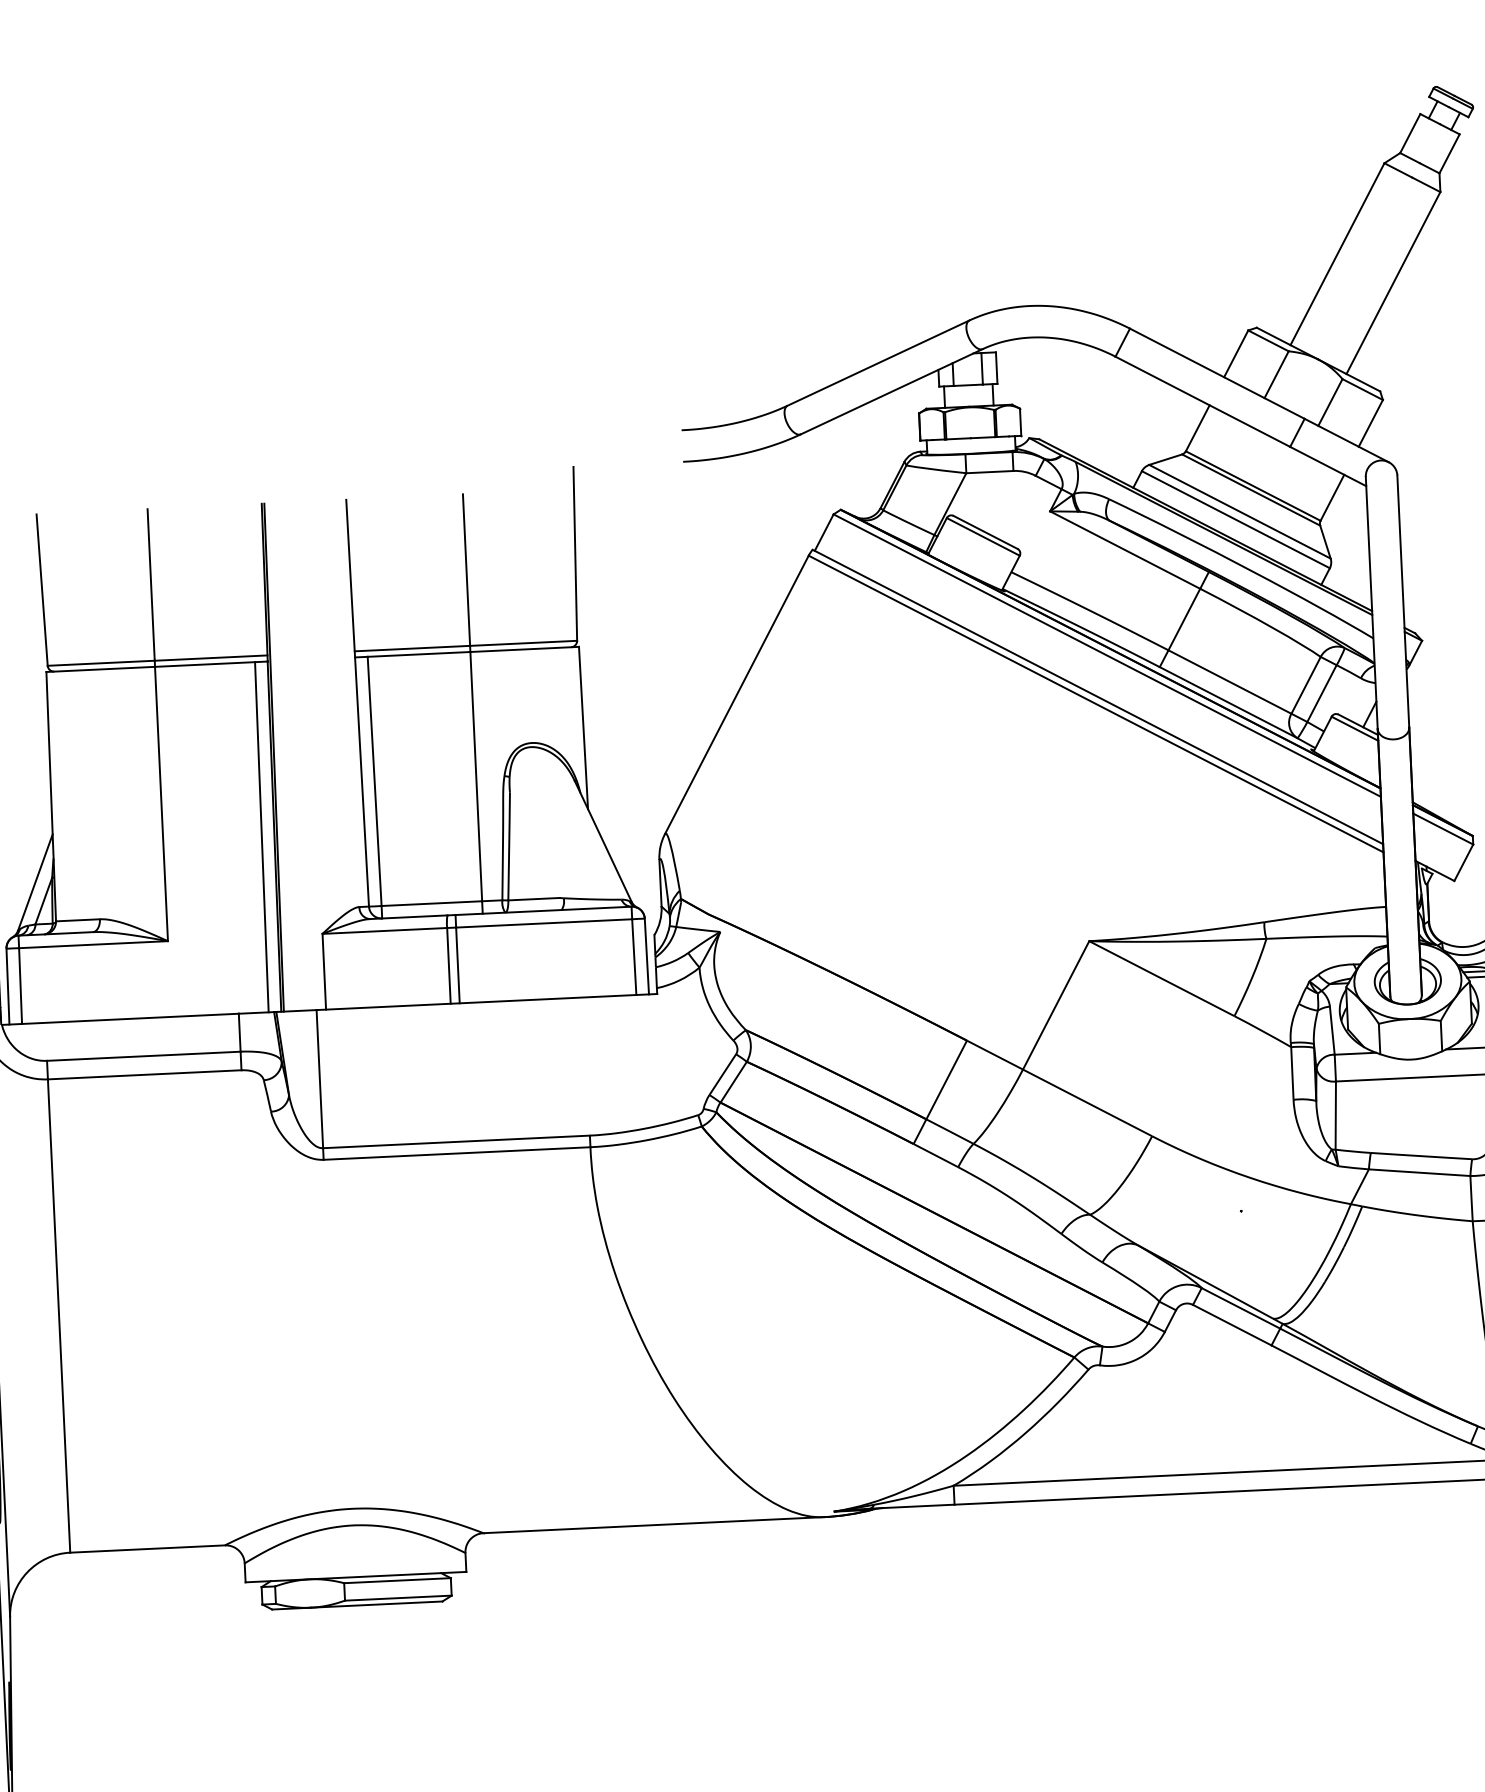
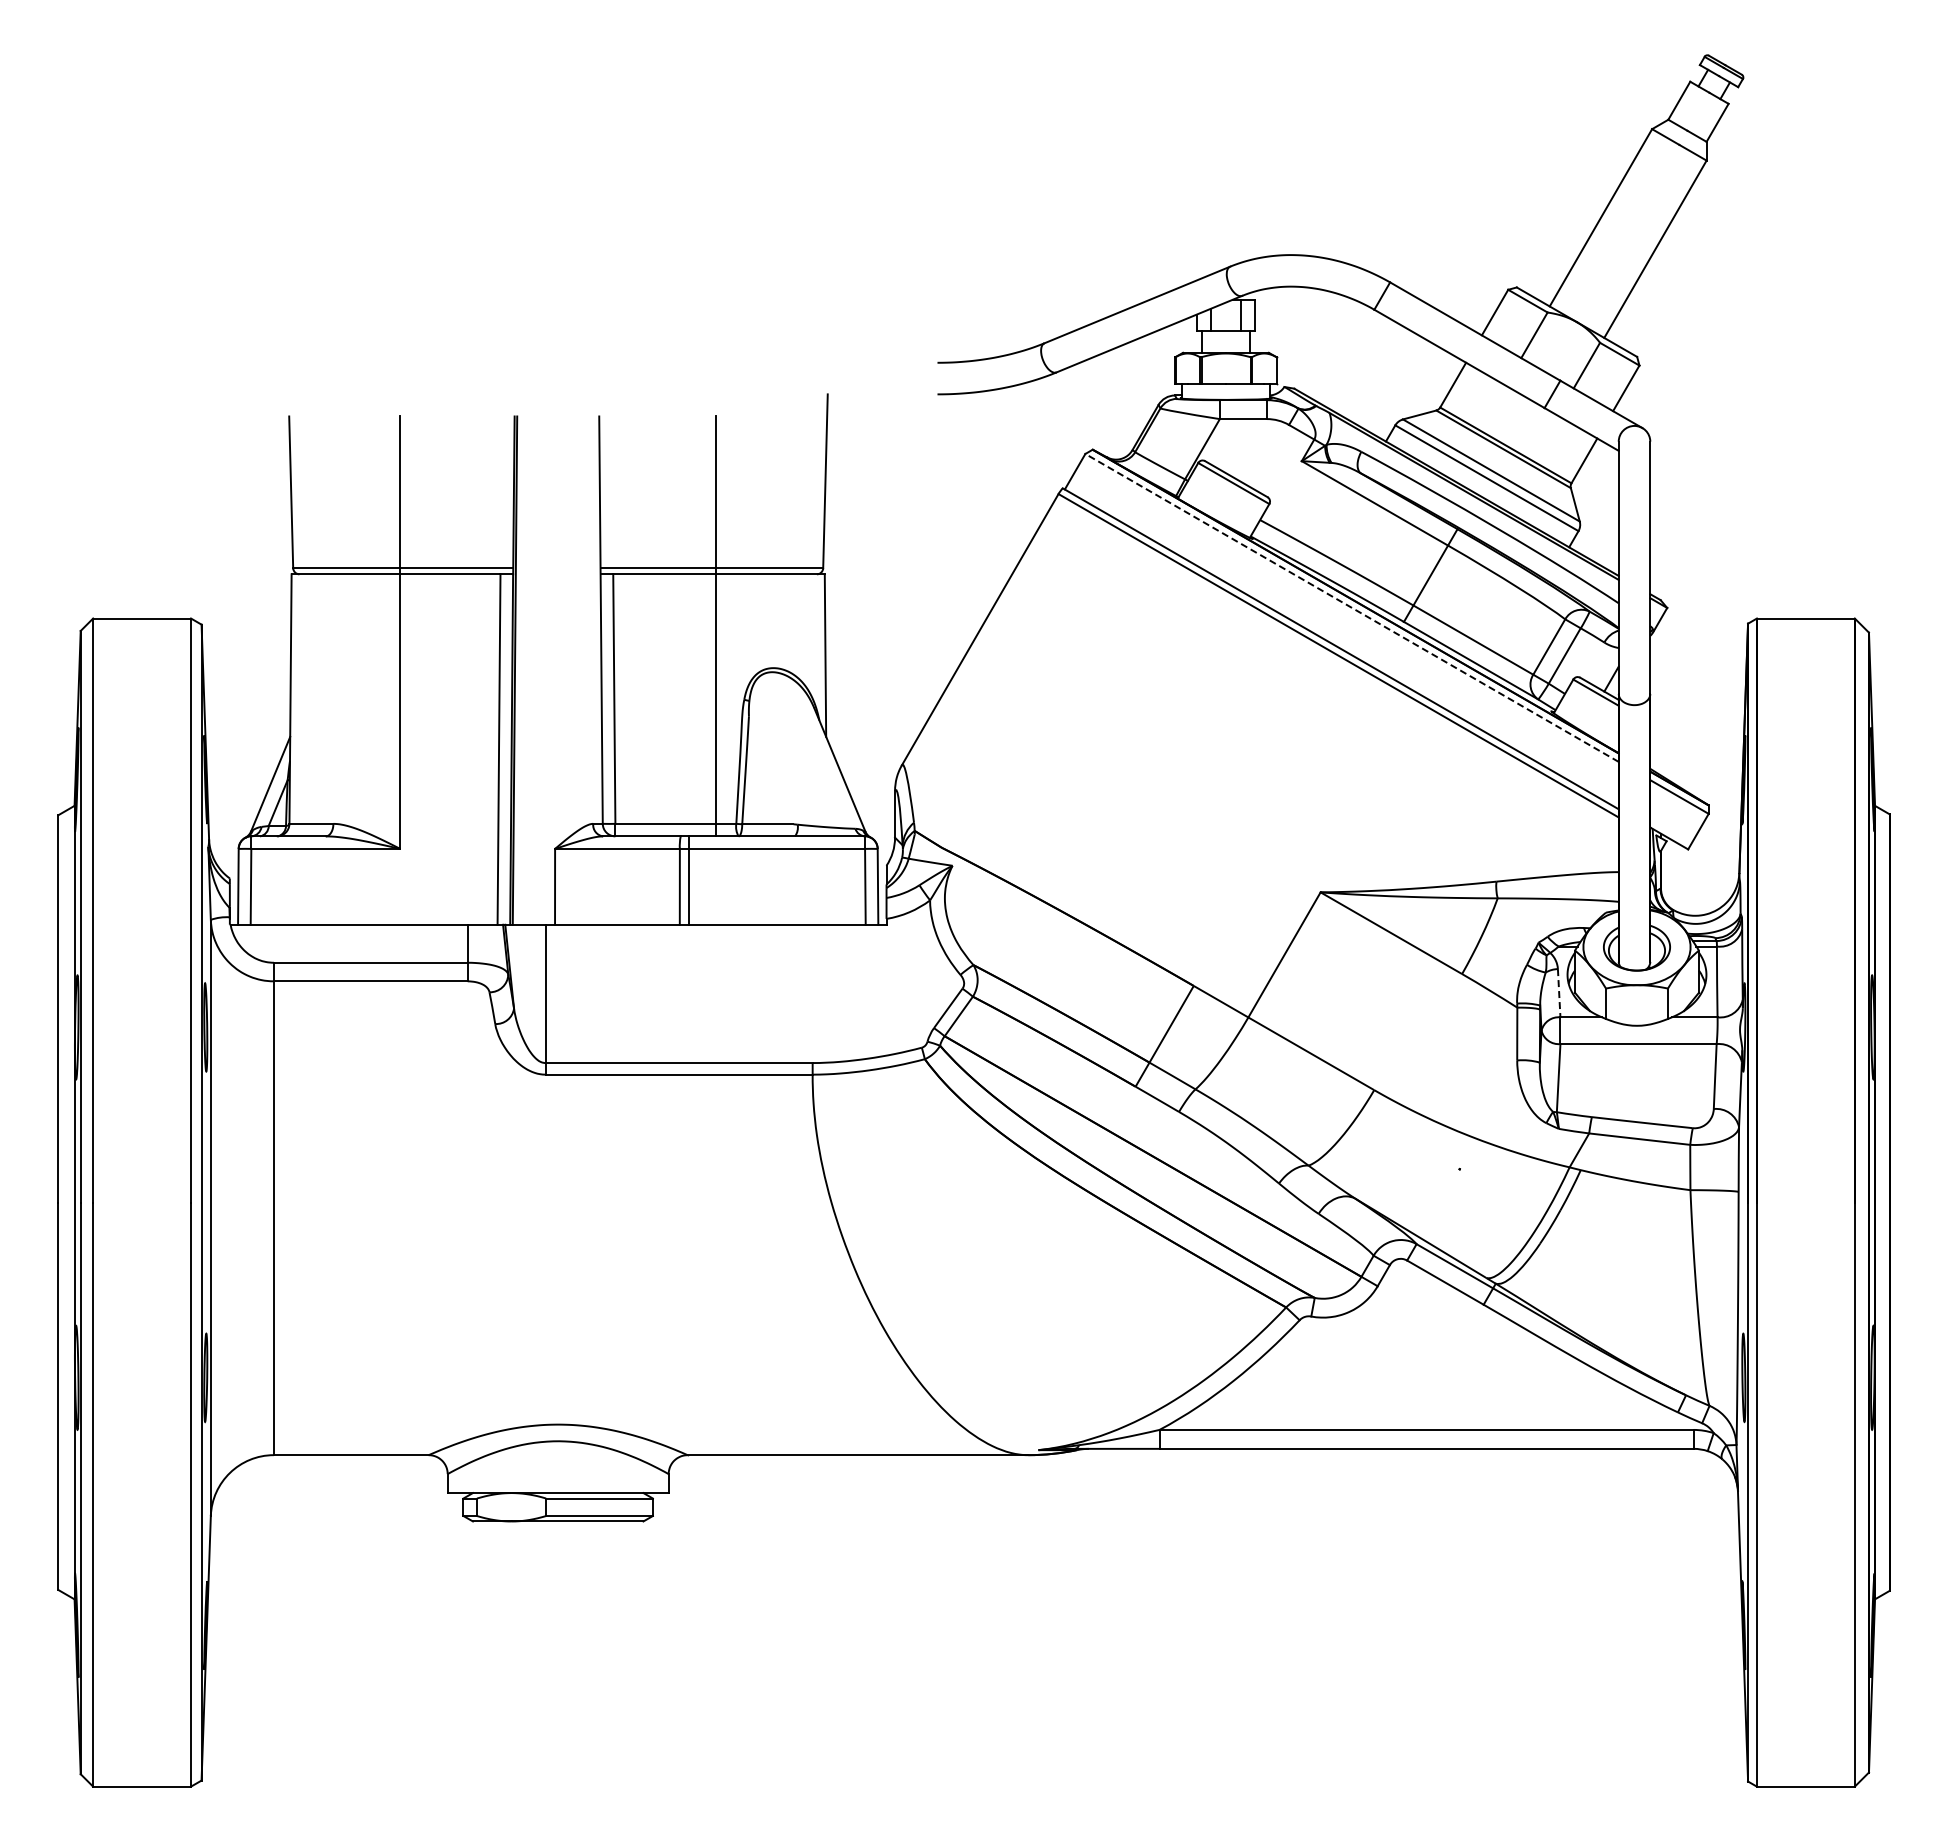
line: (1107, 655) -> (1352, 607), solid -> dashed
line: (1332, 1030) -> (1559, 993), solid -> dashed

